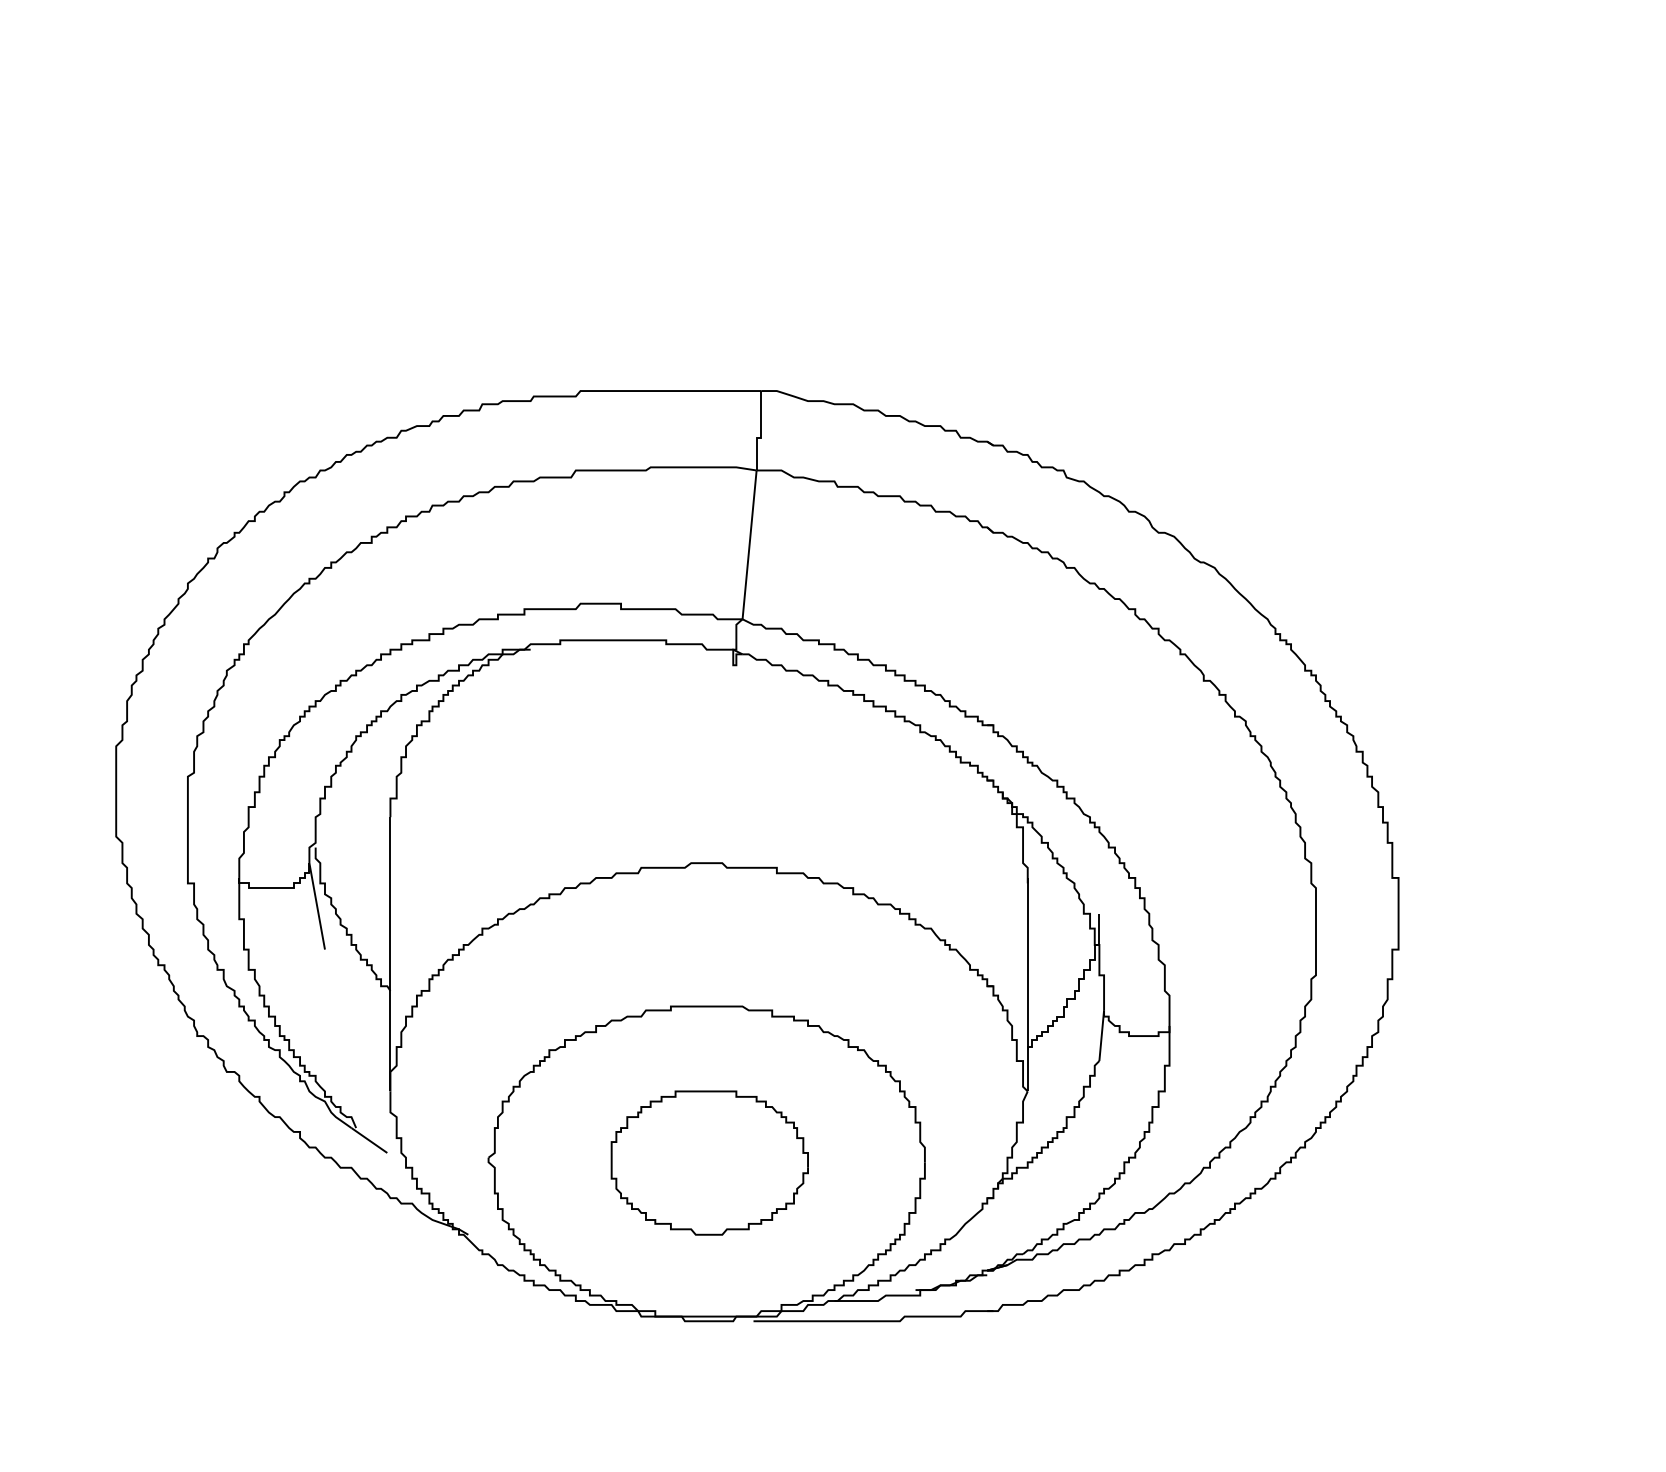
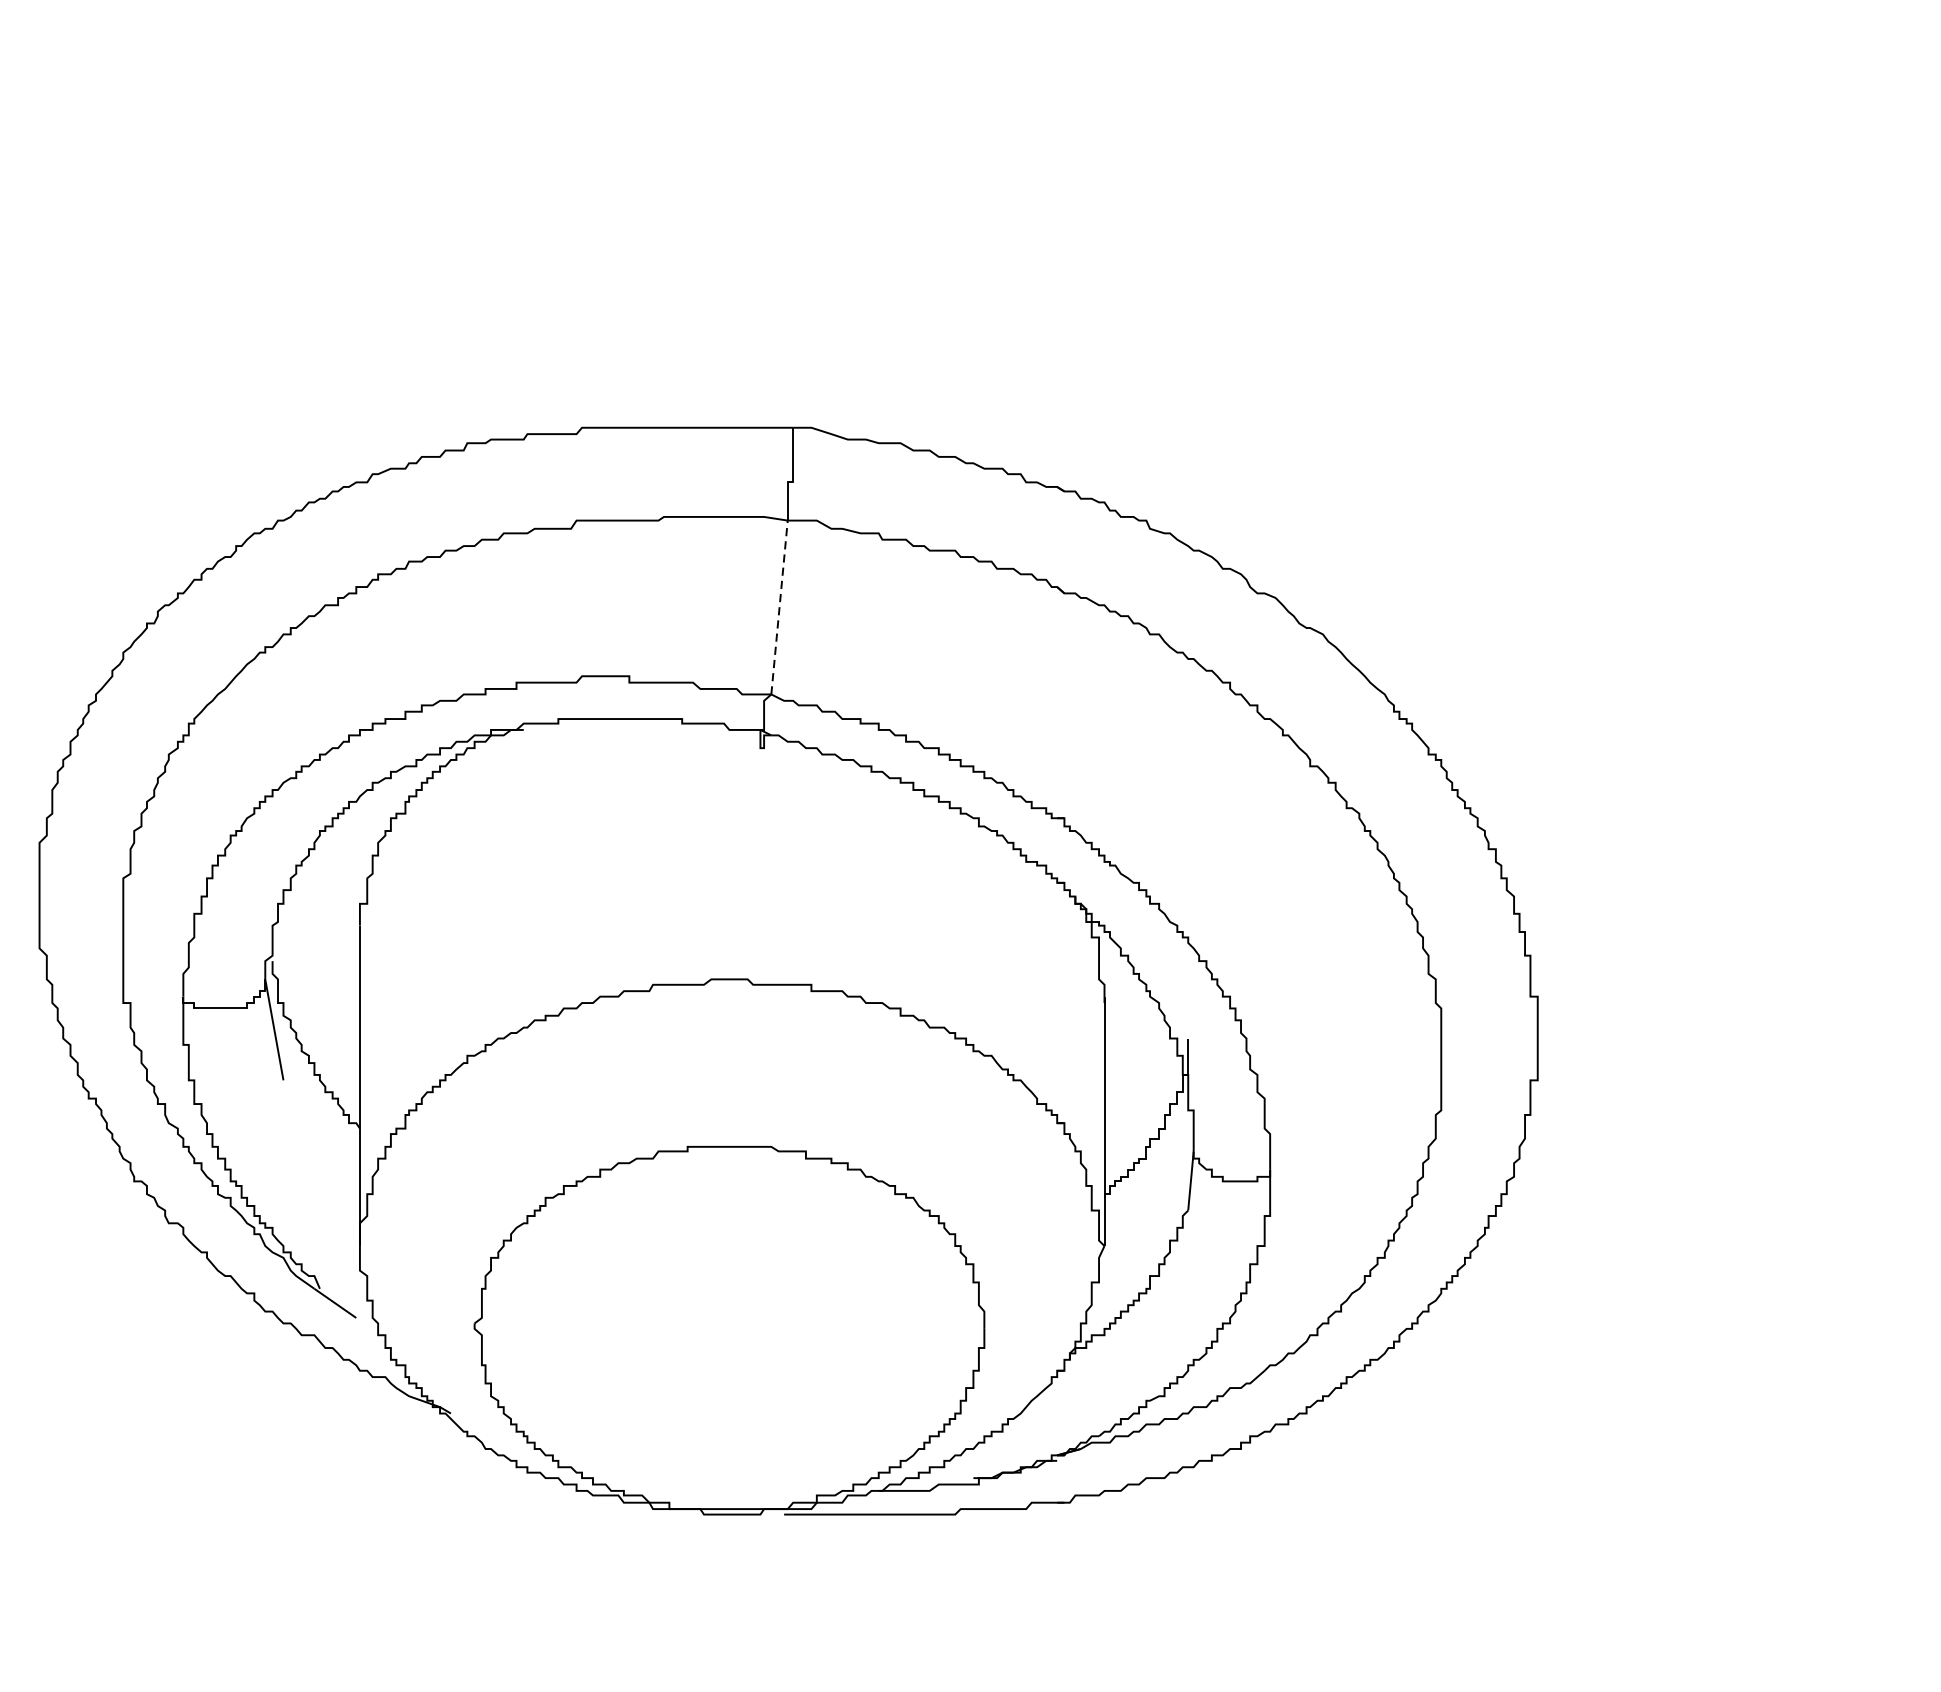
line: (749, 544) -> (779, 607), solid -> dashed
part: (709, 1162) -> (732, 1329), removed

